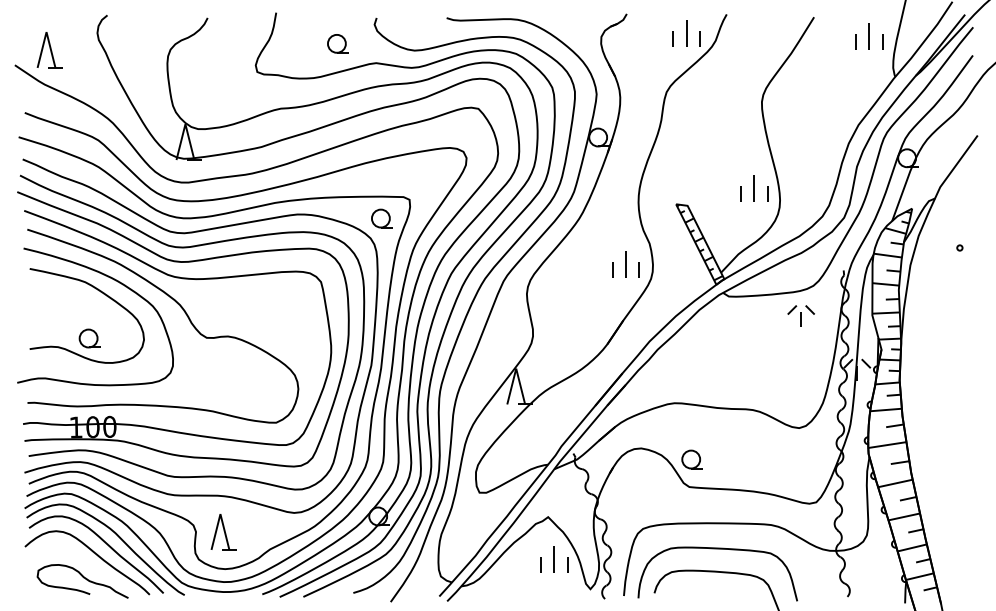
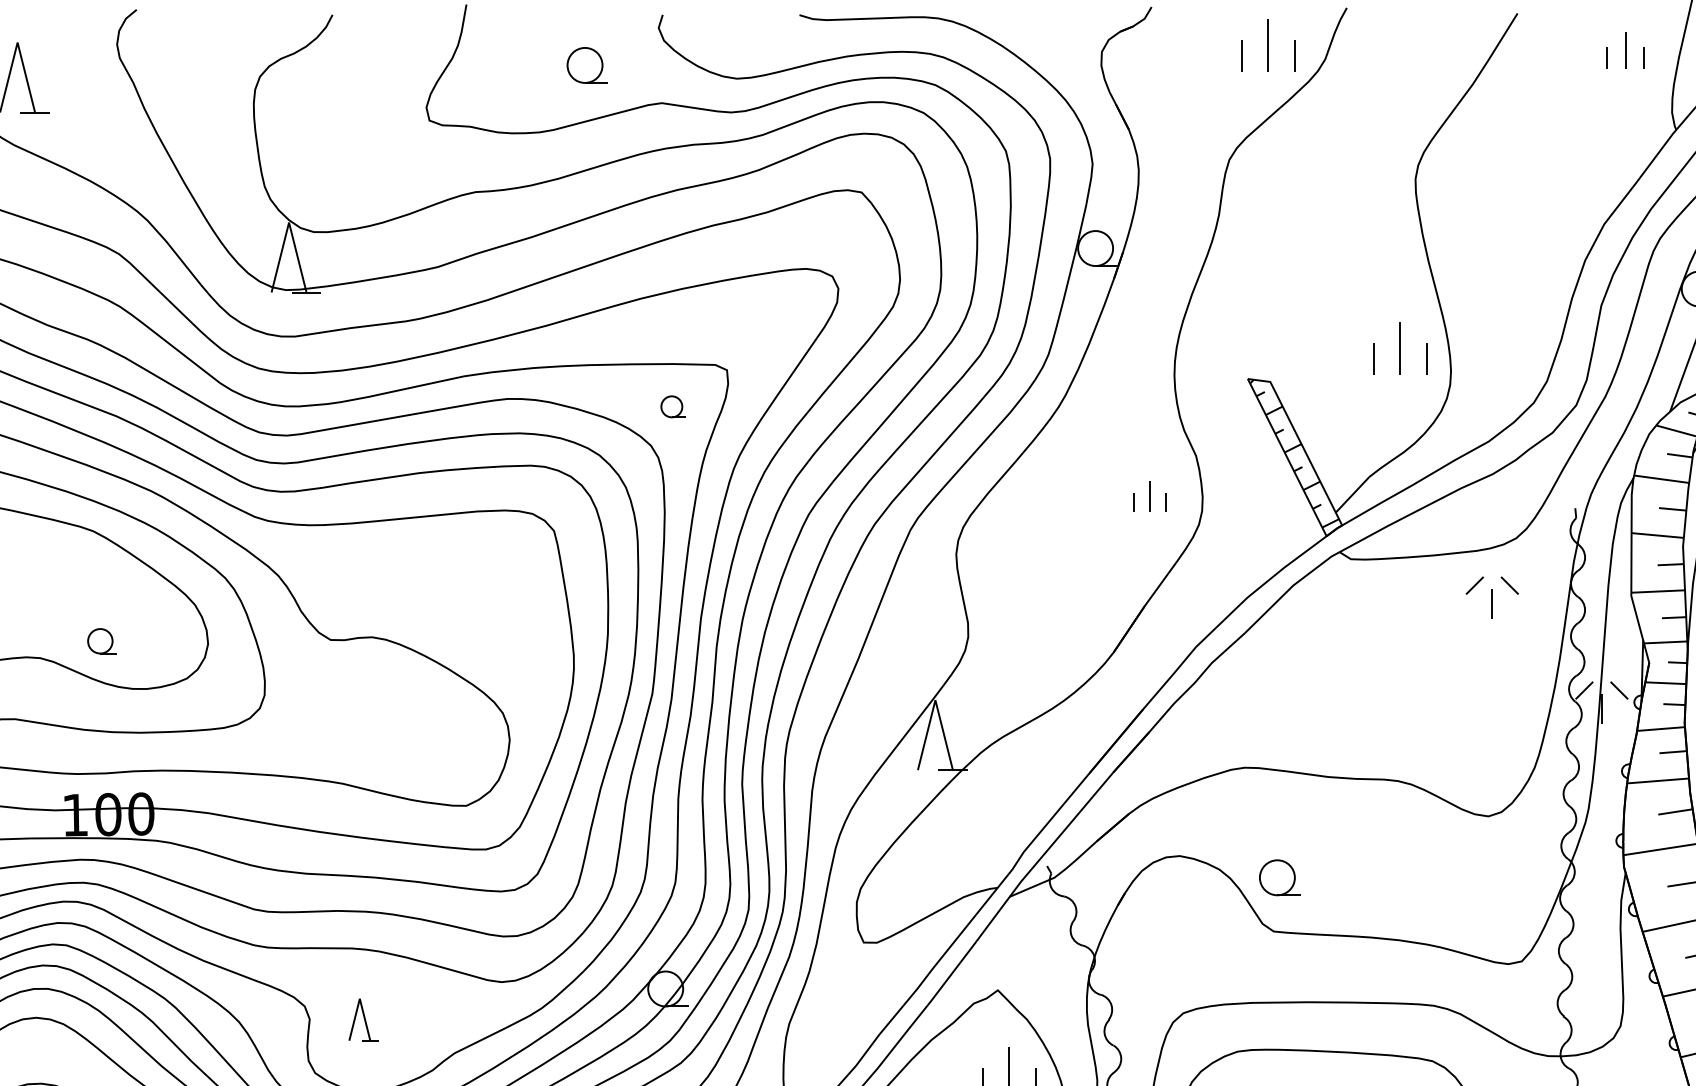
part: (869, 36) -> (1625, 51), size x0.7
part: (381, 218) -> (672, 406), size x0.6
part: (625, 264) -> (1148, 496), size x0.6
part: (89, 338) -> (101, 641), size x0.7
part: (223, 532) -> (363, 1020), size x0.6

